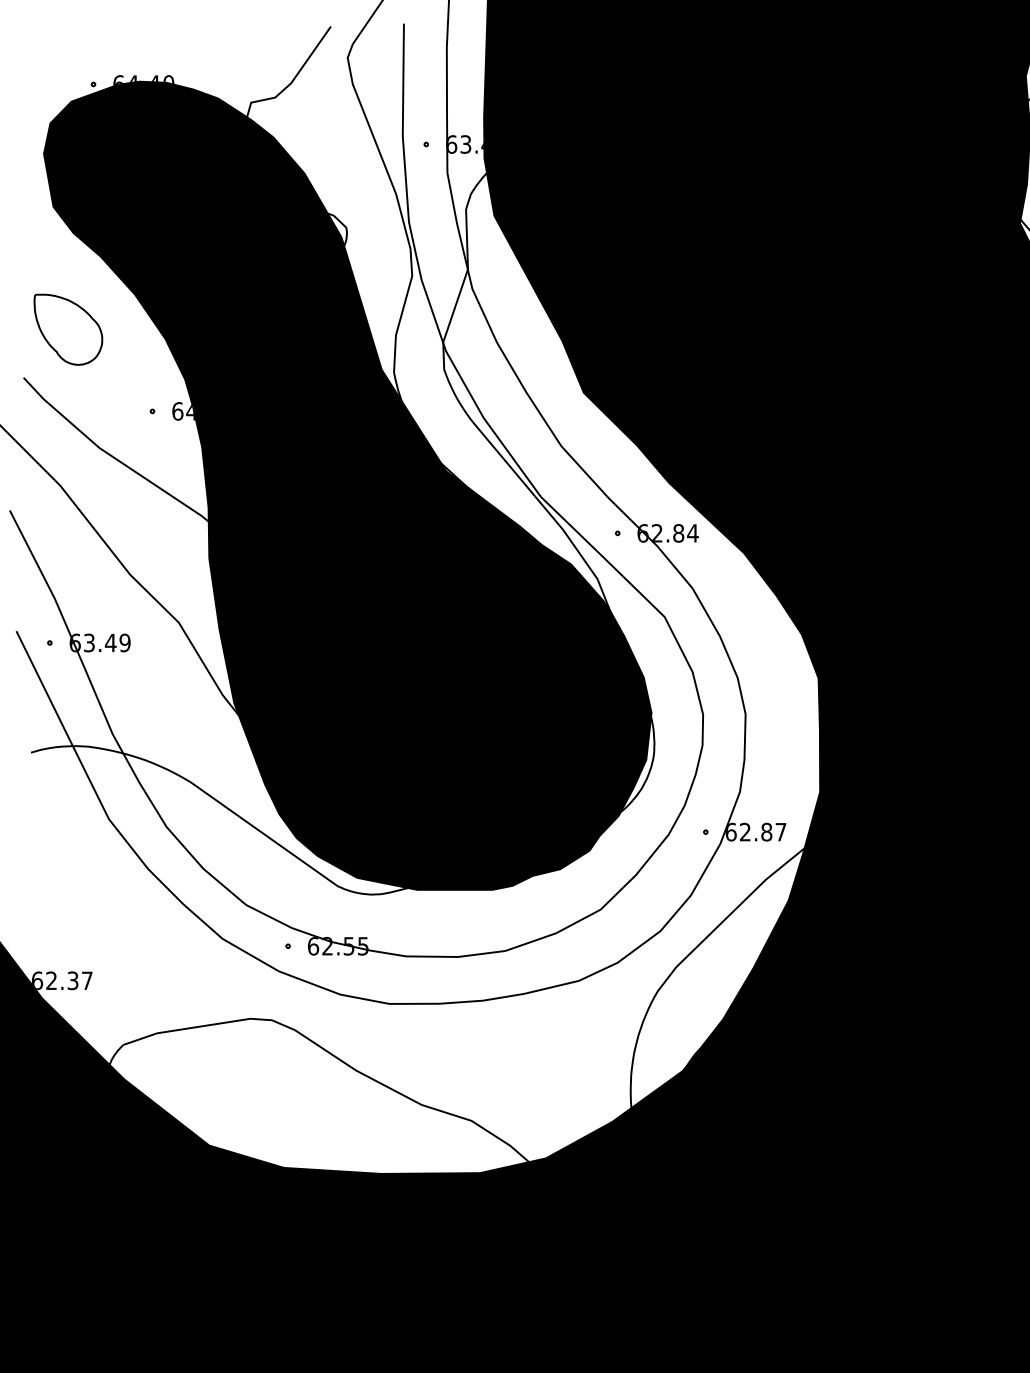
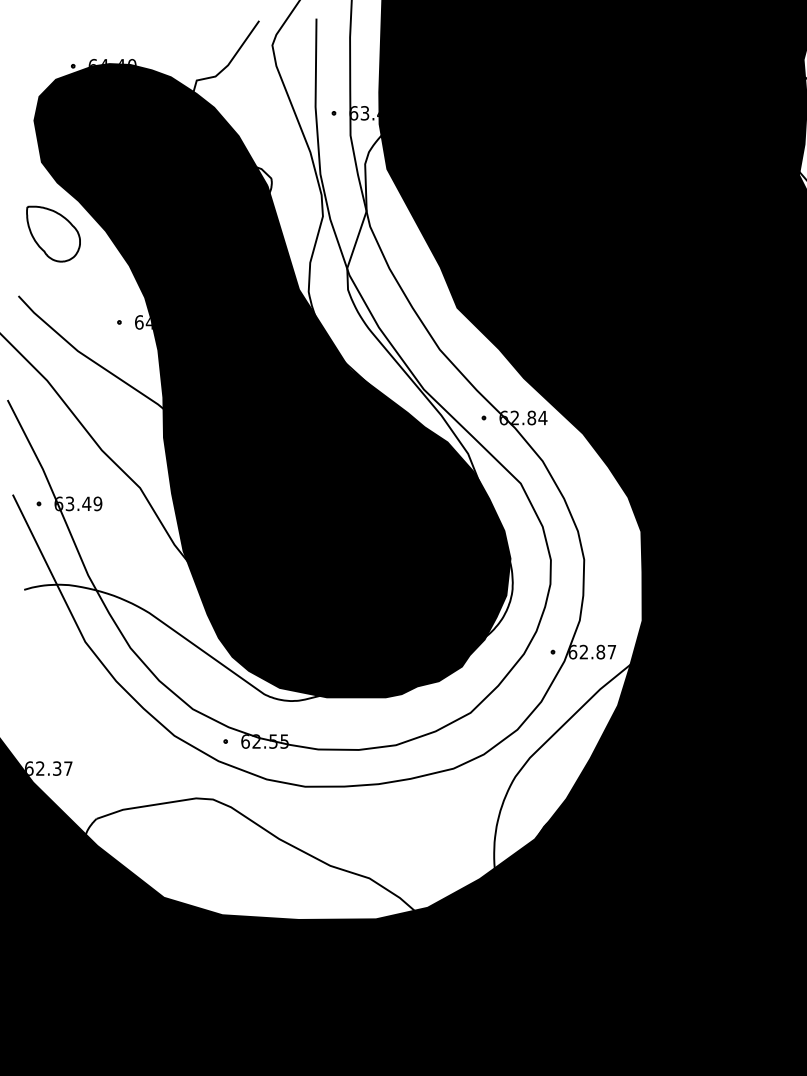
part: (68, 329) -> (53, 233), moved

